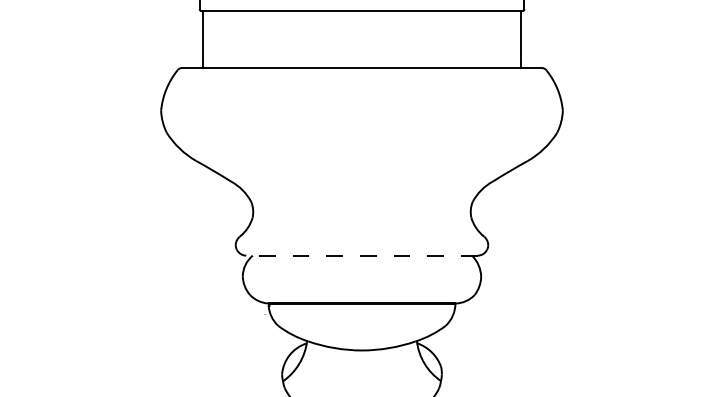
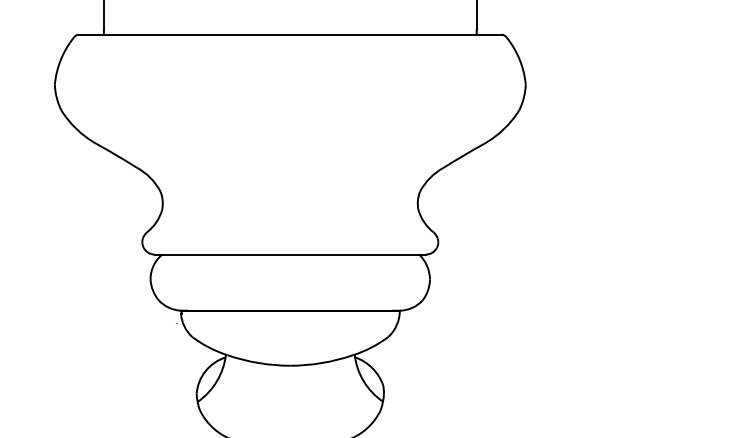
line: (361, 255) -> (289, 254), dashed -> solid

